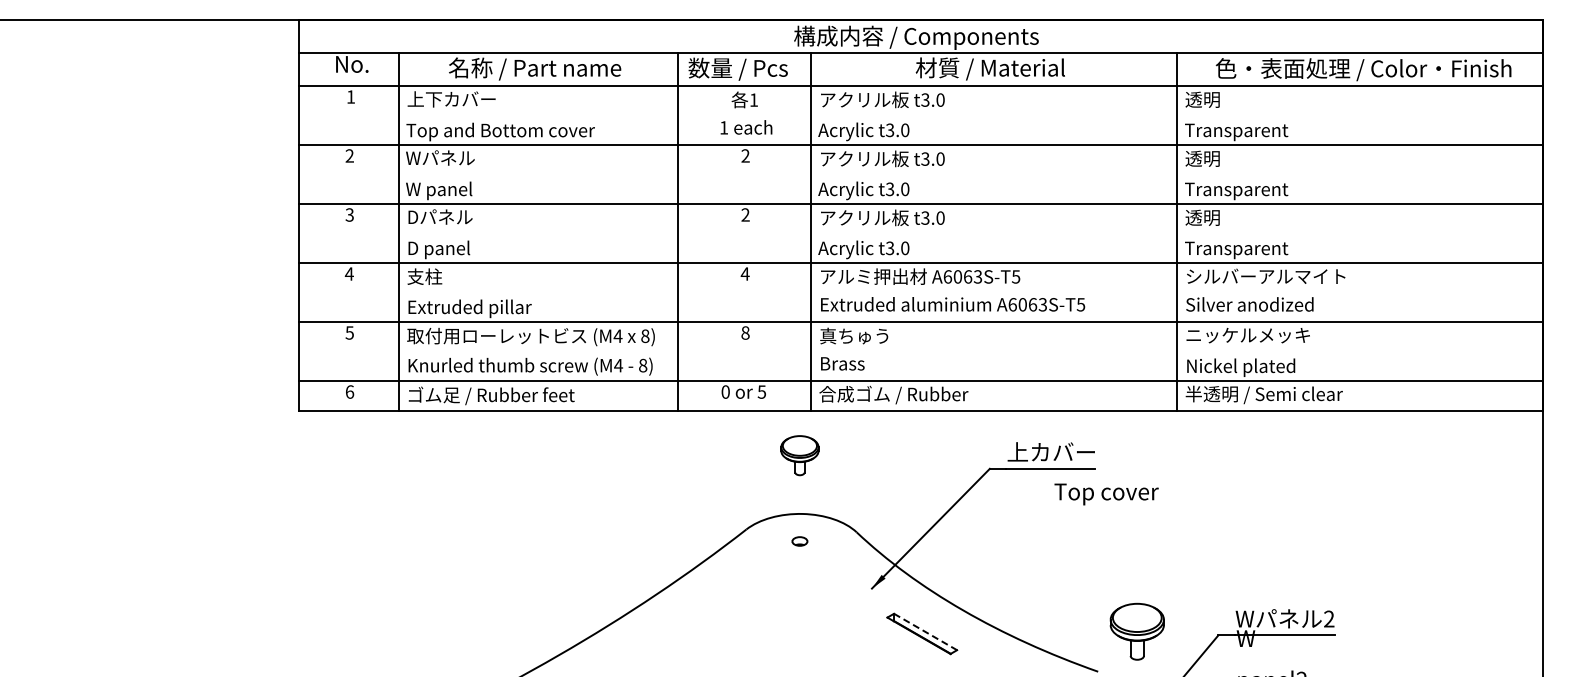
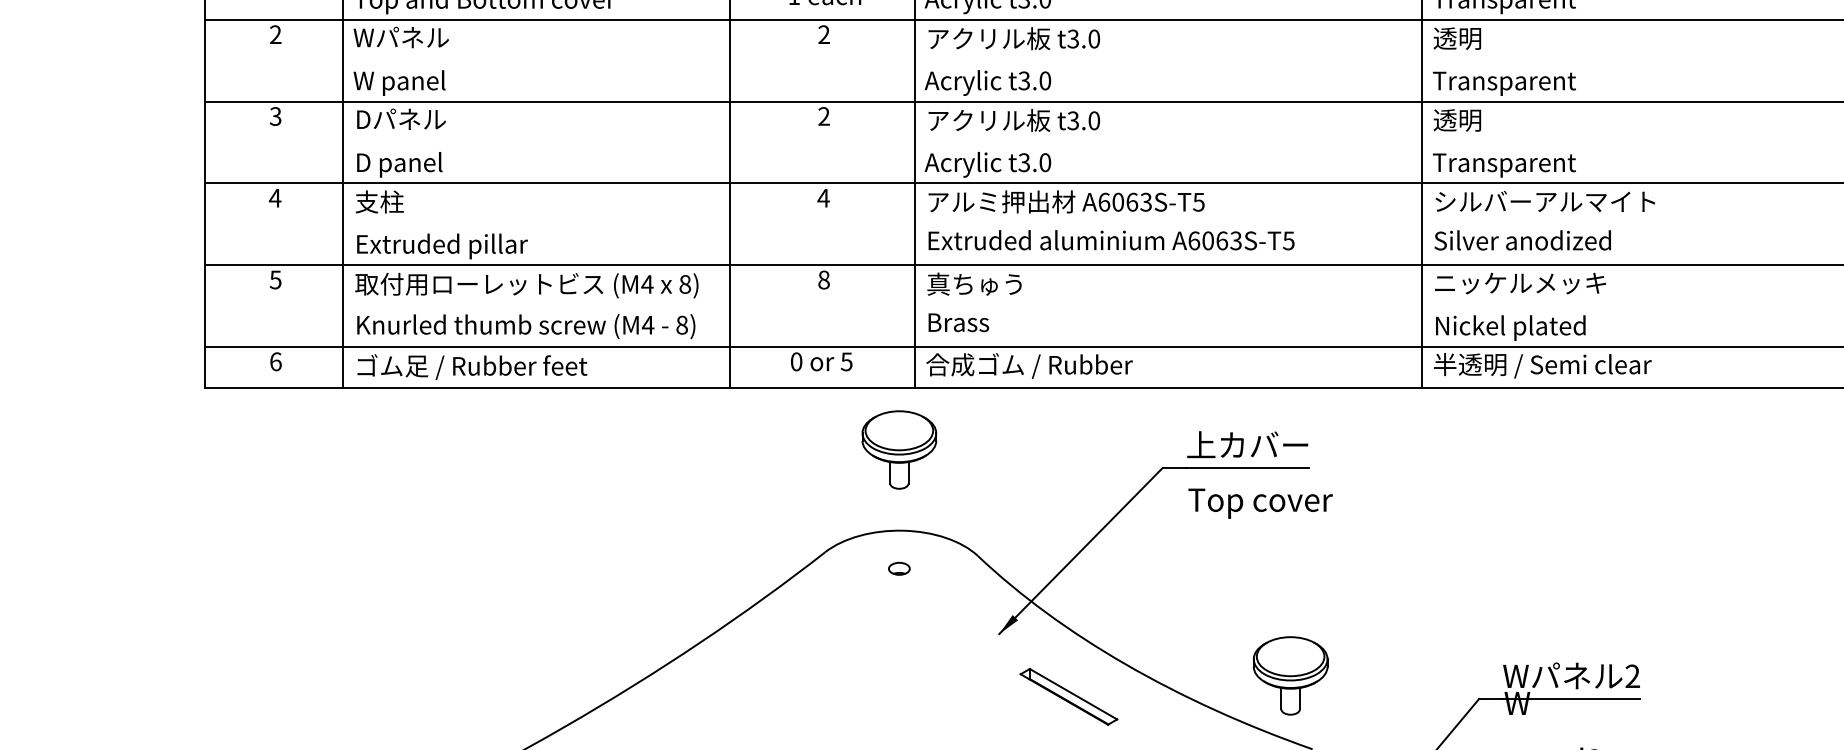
part: (799, 455) -> (898, 449), size x1.43
text: (1106, 494) -> (1260, 503), moved
part: (1136, 631) -> (1289, 675), moved
line: (926, 632) -> (1074, 694), dashed -> solid

